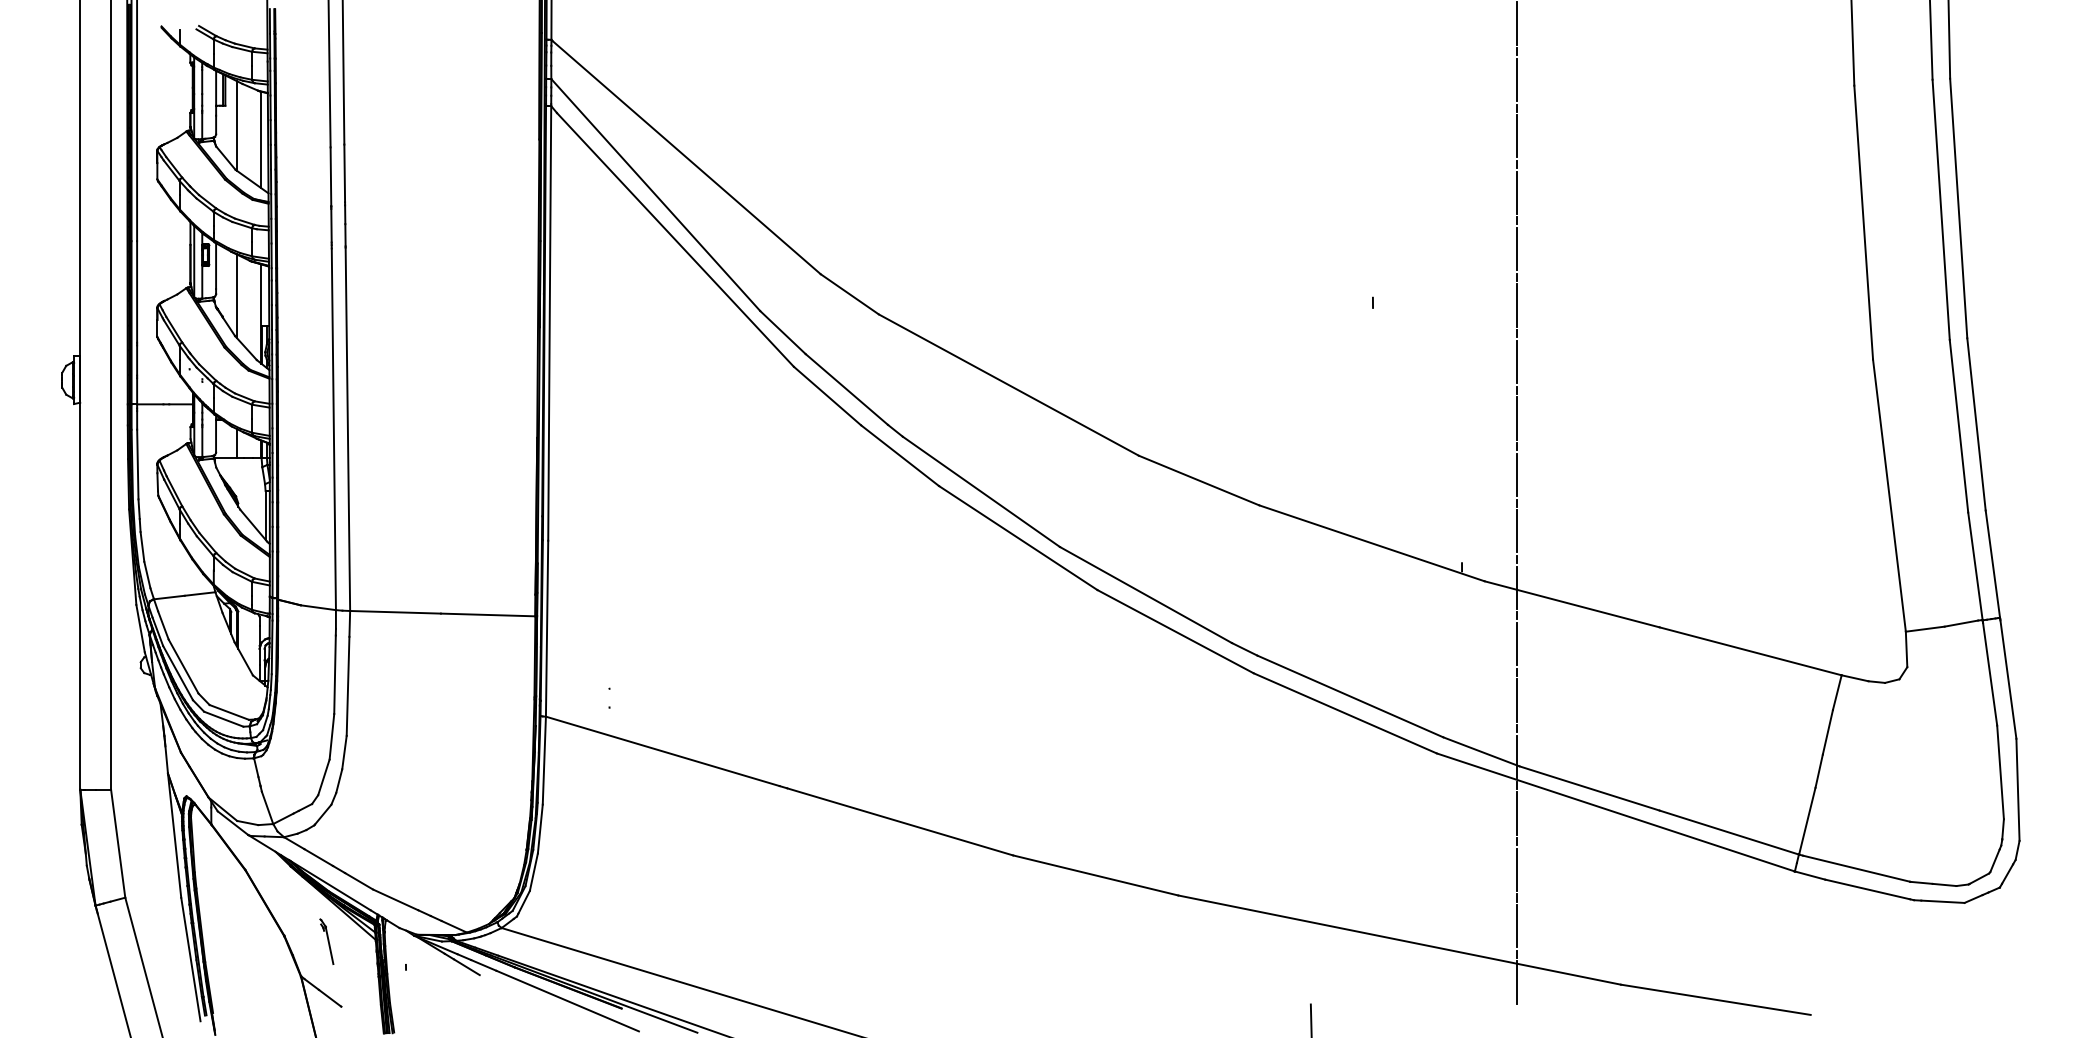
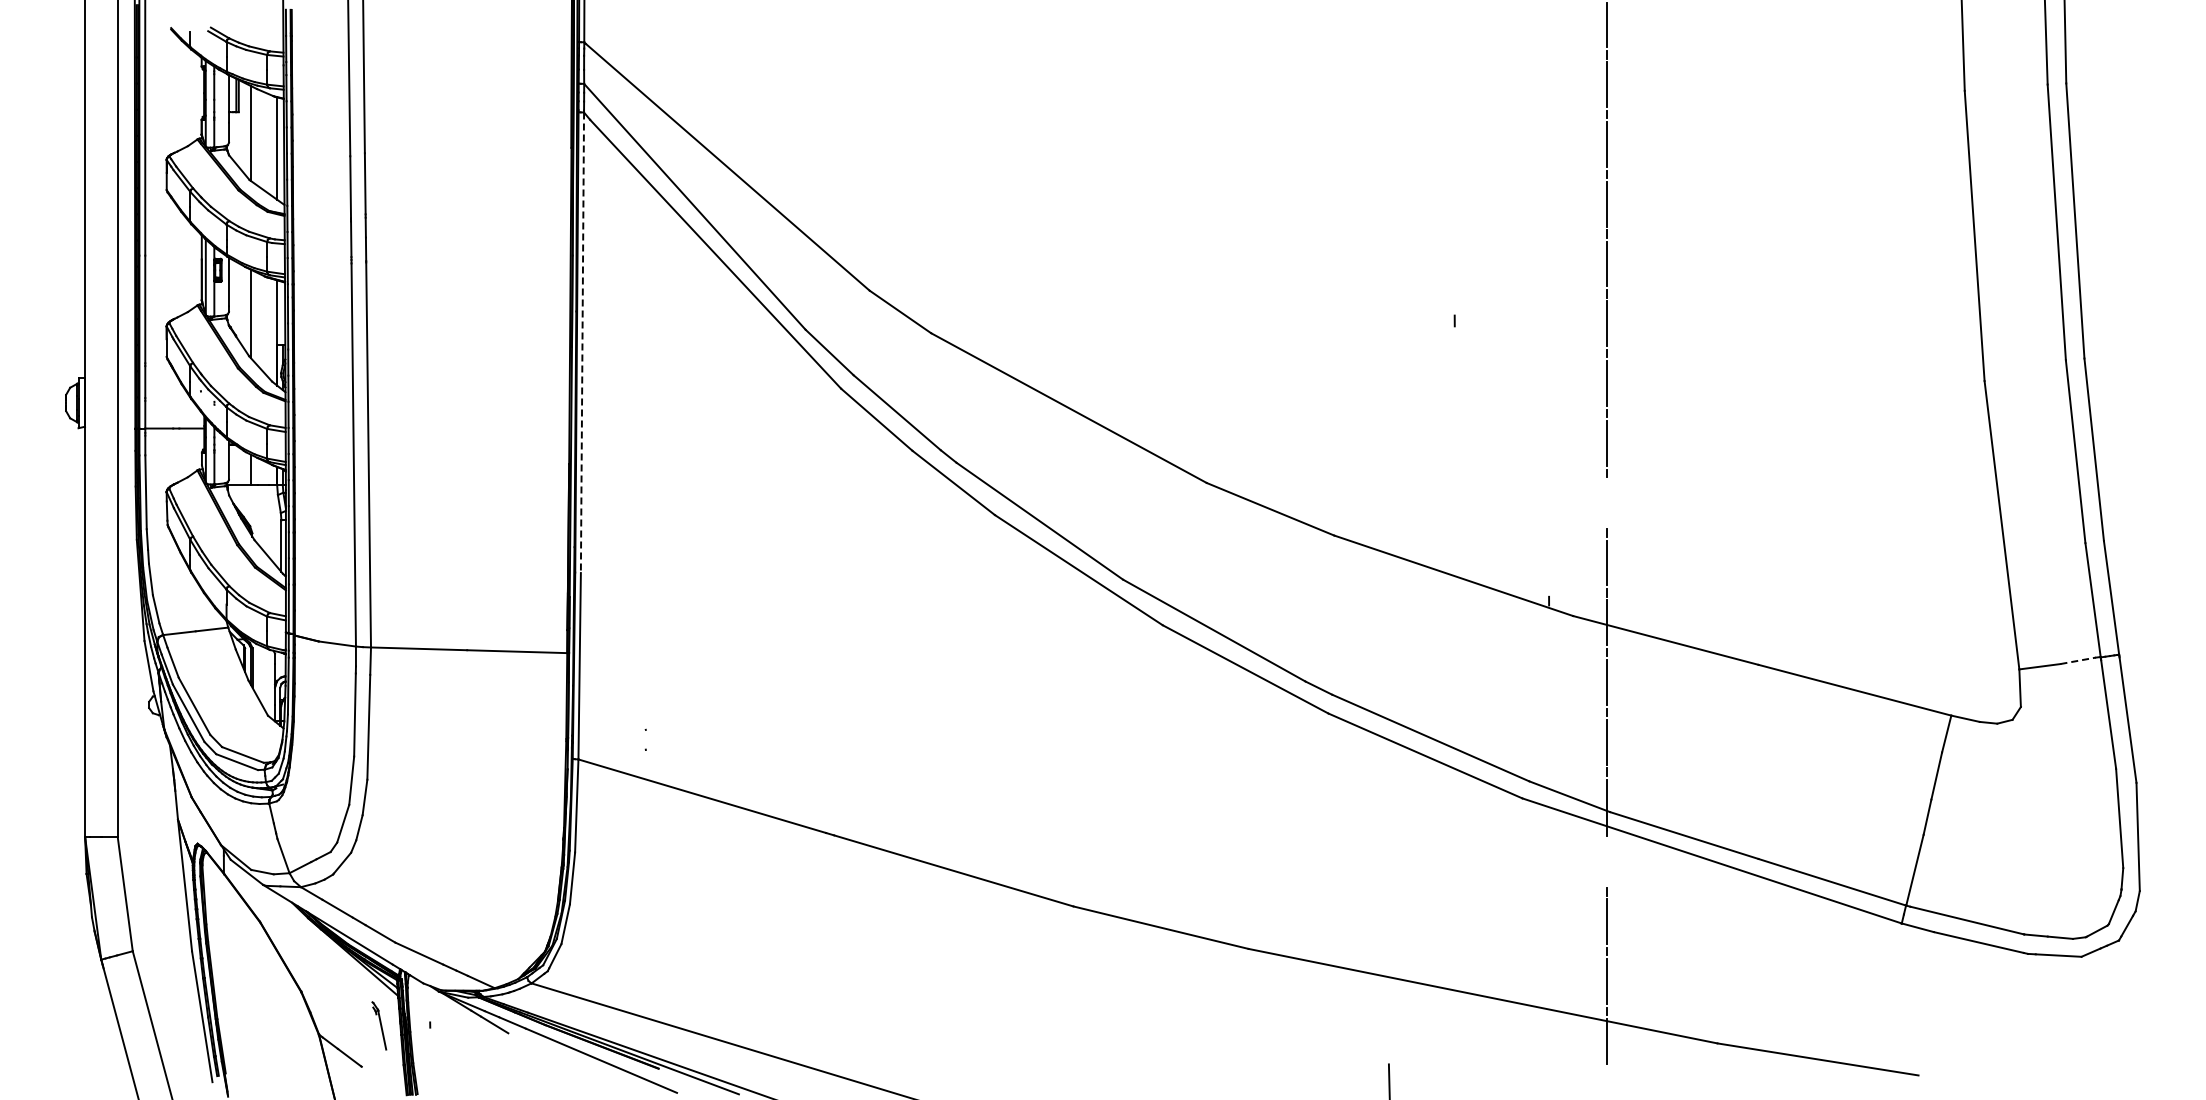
line: (549, 324) -> (582, 343), solid -> dashed
line: (1517, 474) -> (1607, 502), removed
line: (1961, 623) -> (2078, 660), solid -> dashed
line: (1517, 812) -> (1607, 861), removed
part: (327, 941) -> (379, 1025), moved

